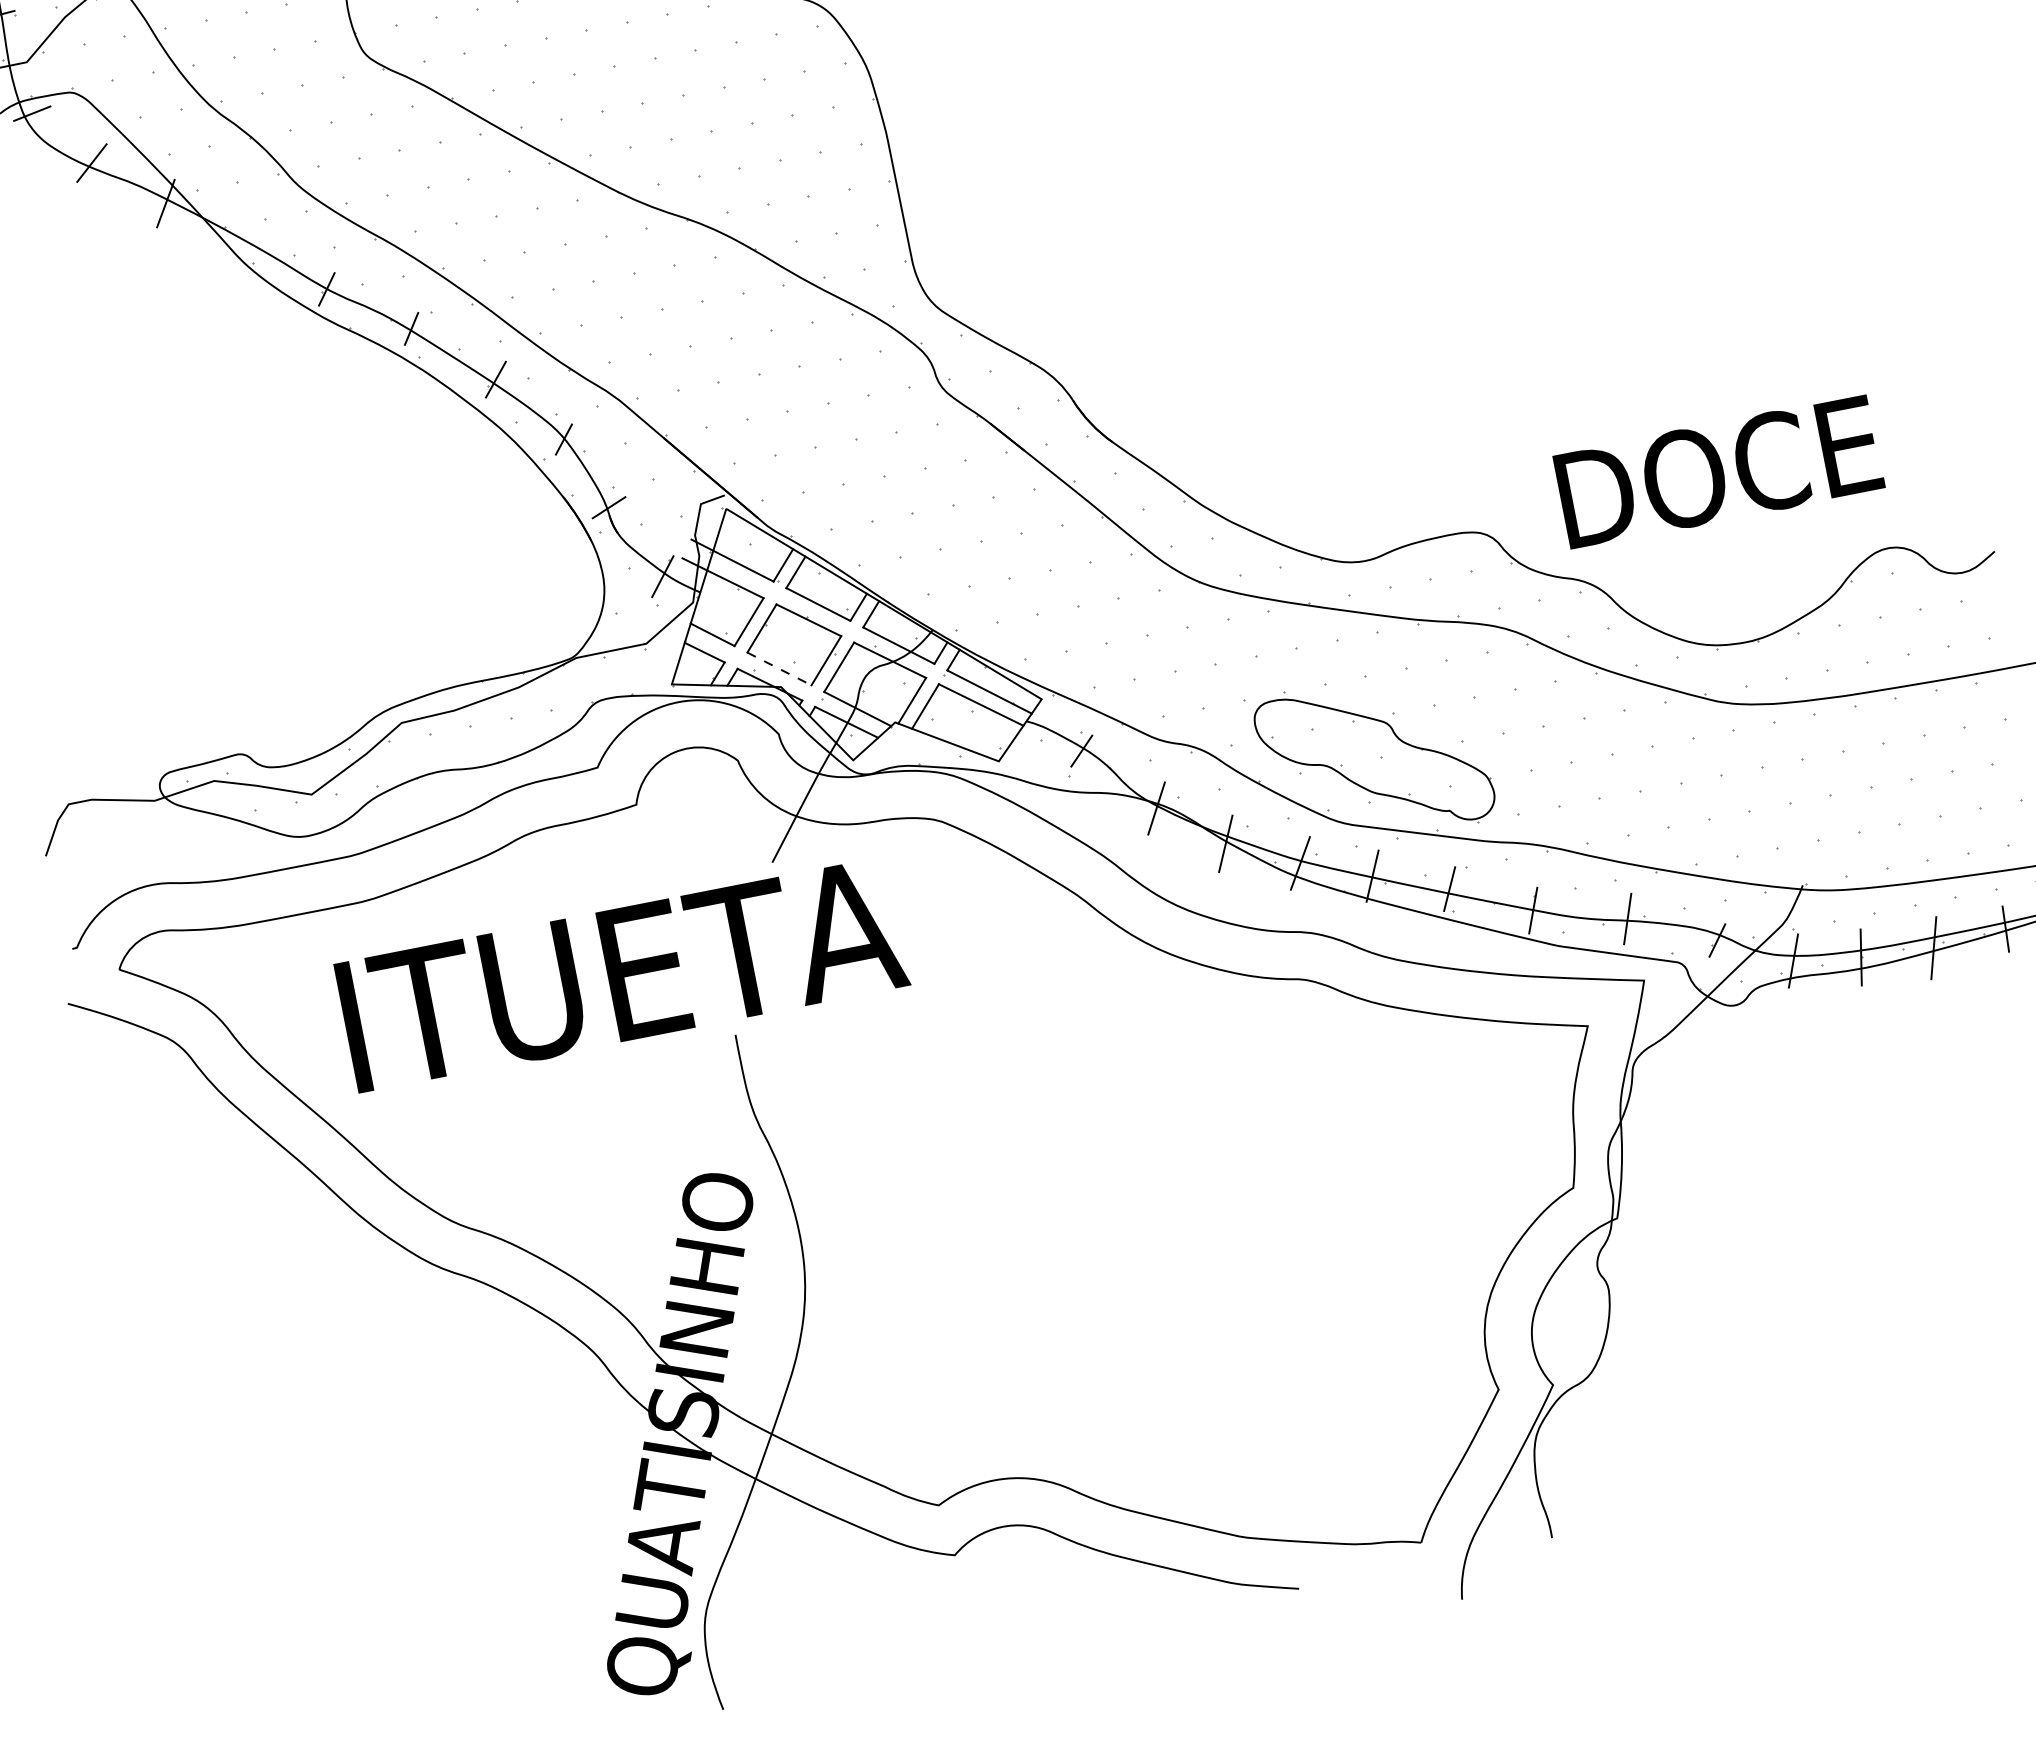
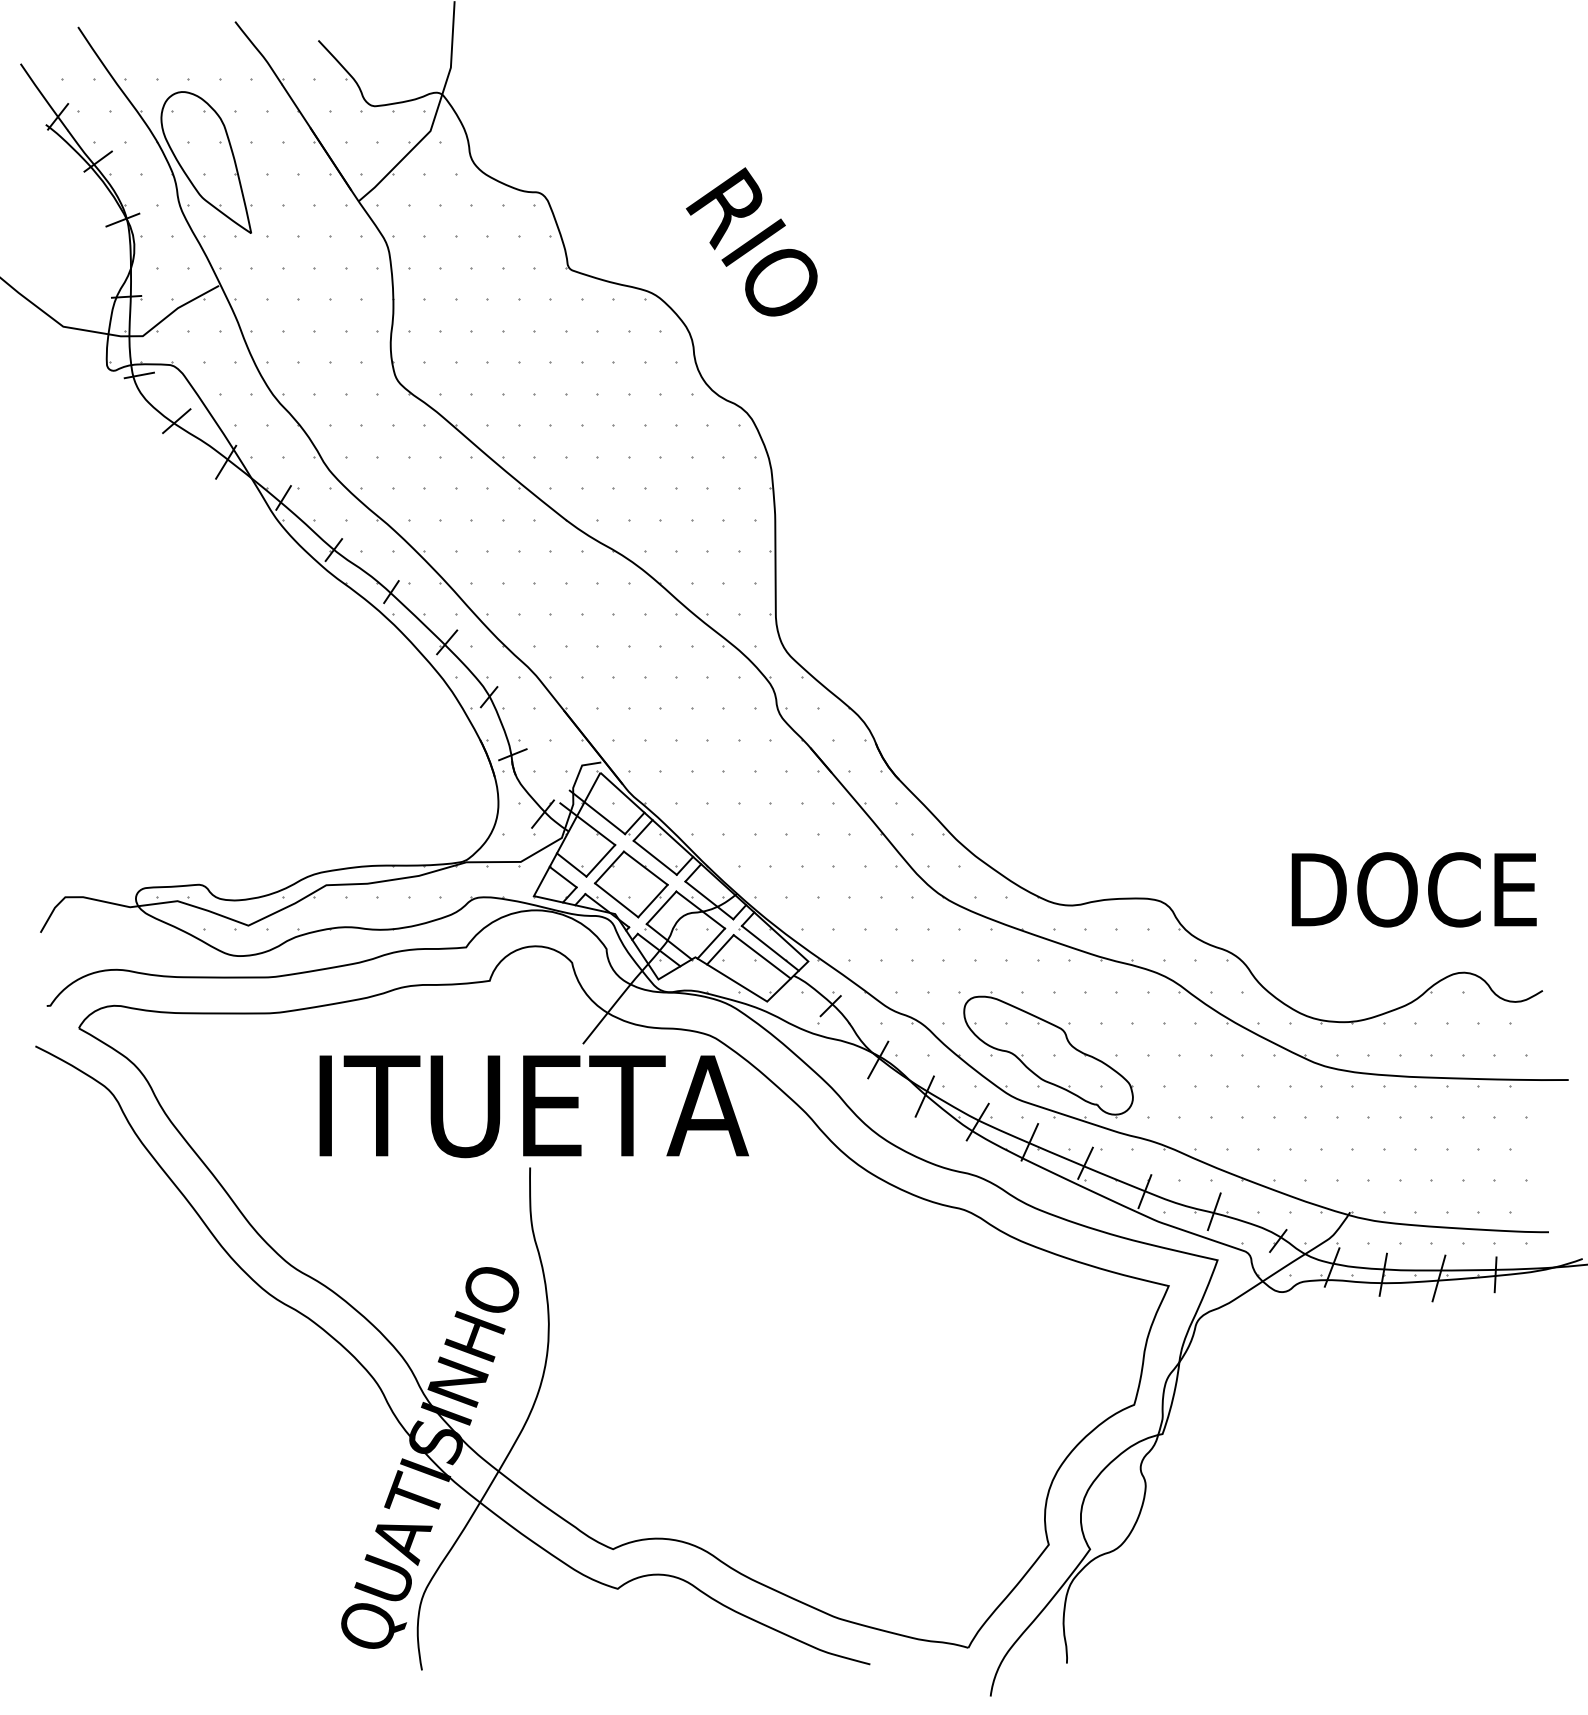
line: (248, 234) -> (283, 497), added
text: (1718, 471) -> (1413, 889), moved
line: (780, 668) -> (617, 900), dashed -> solid
text: (621, 975) -> (533, 1106), moved

